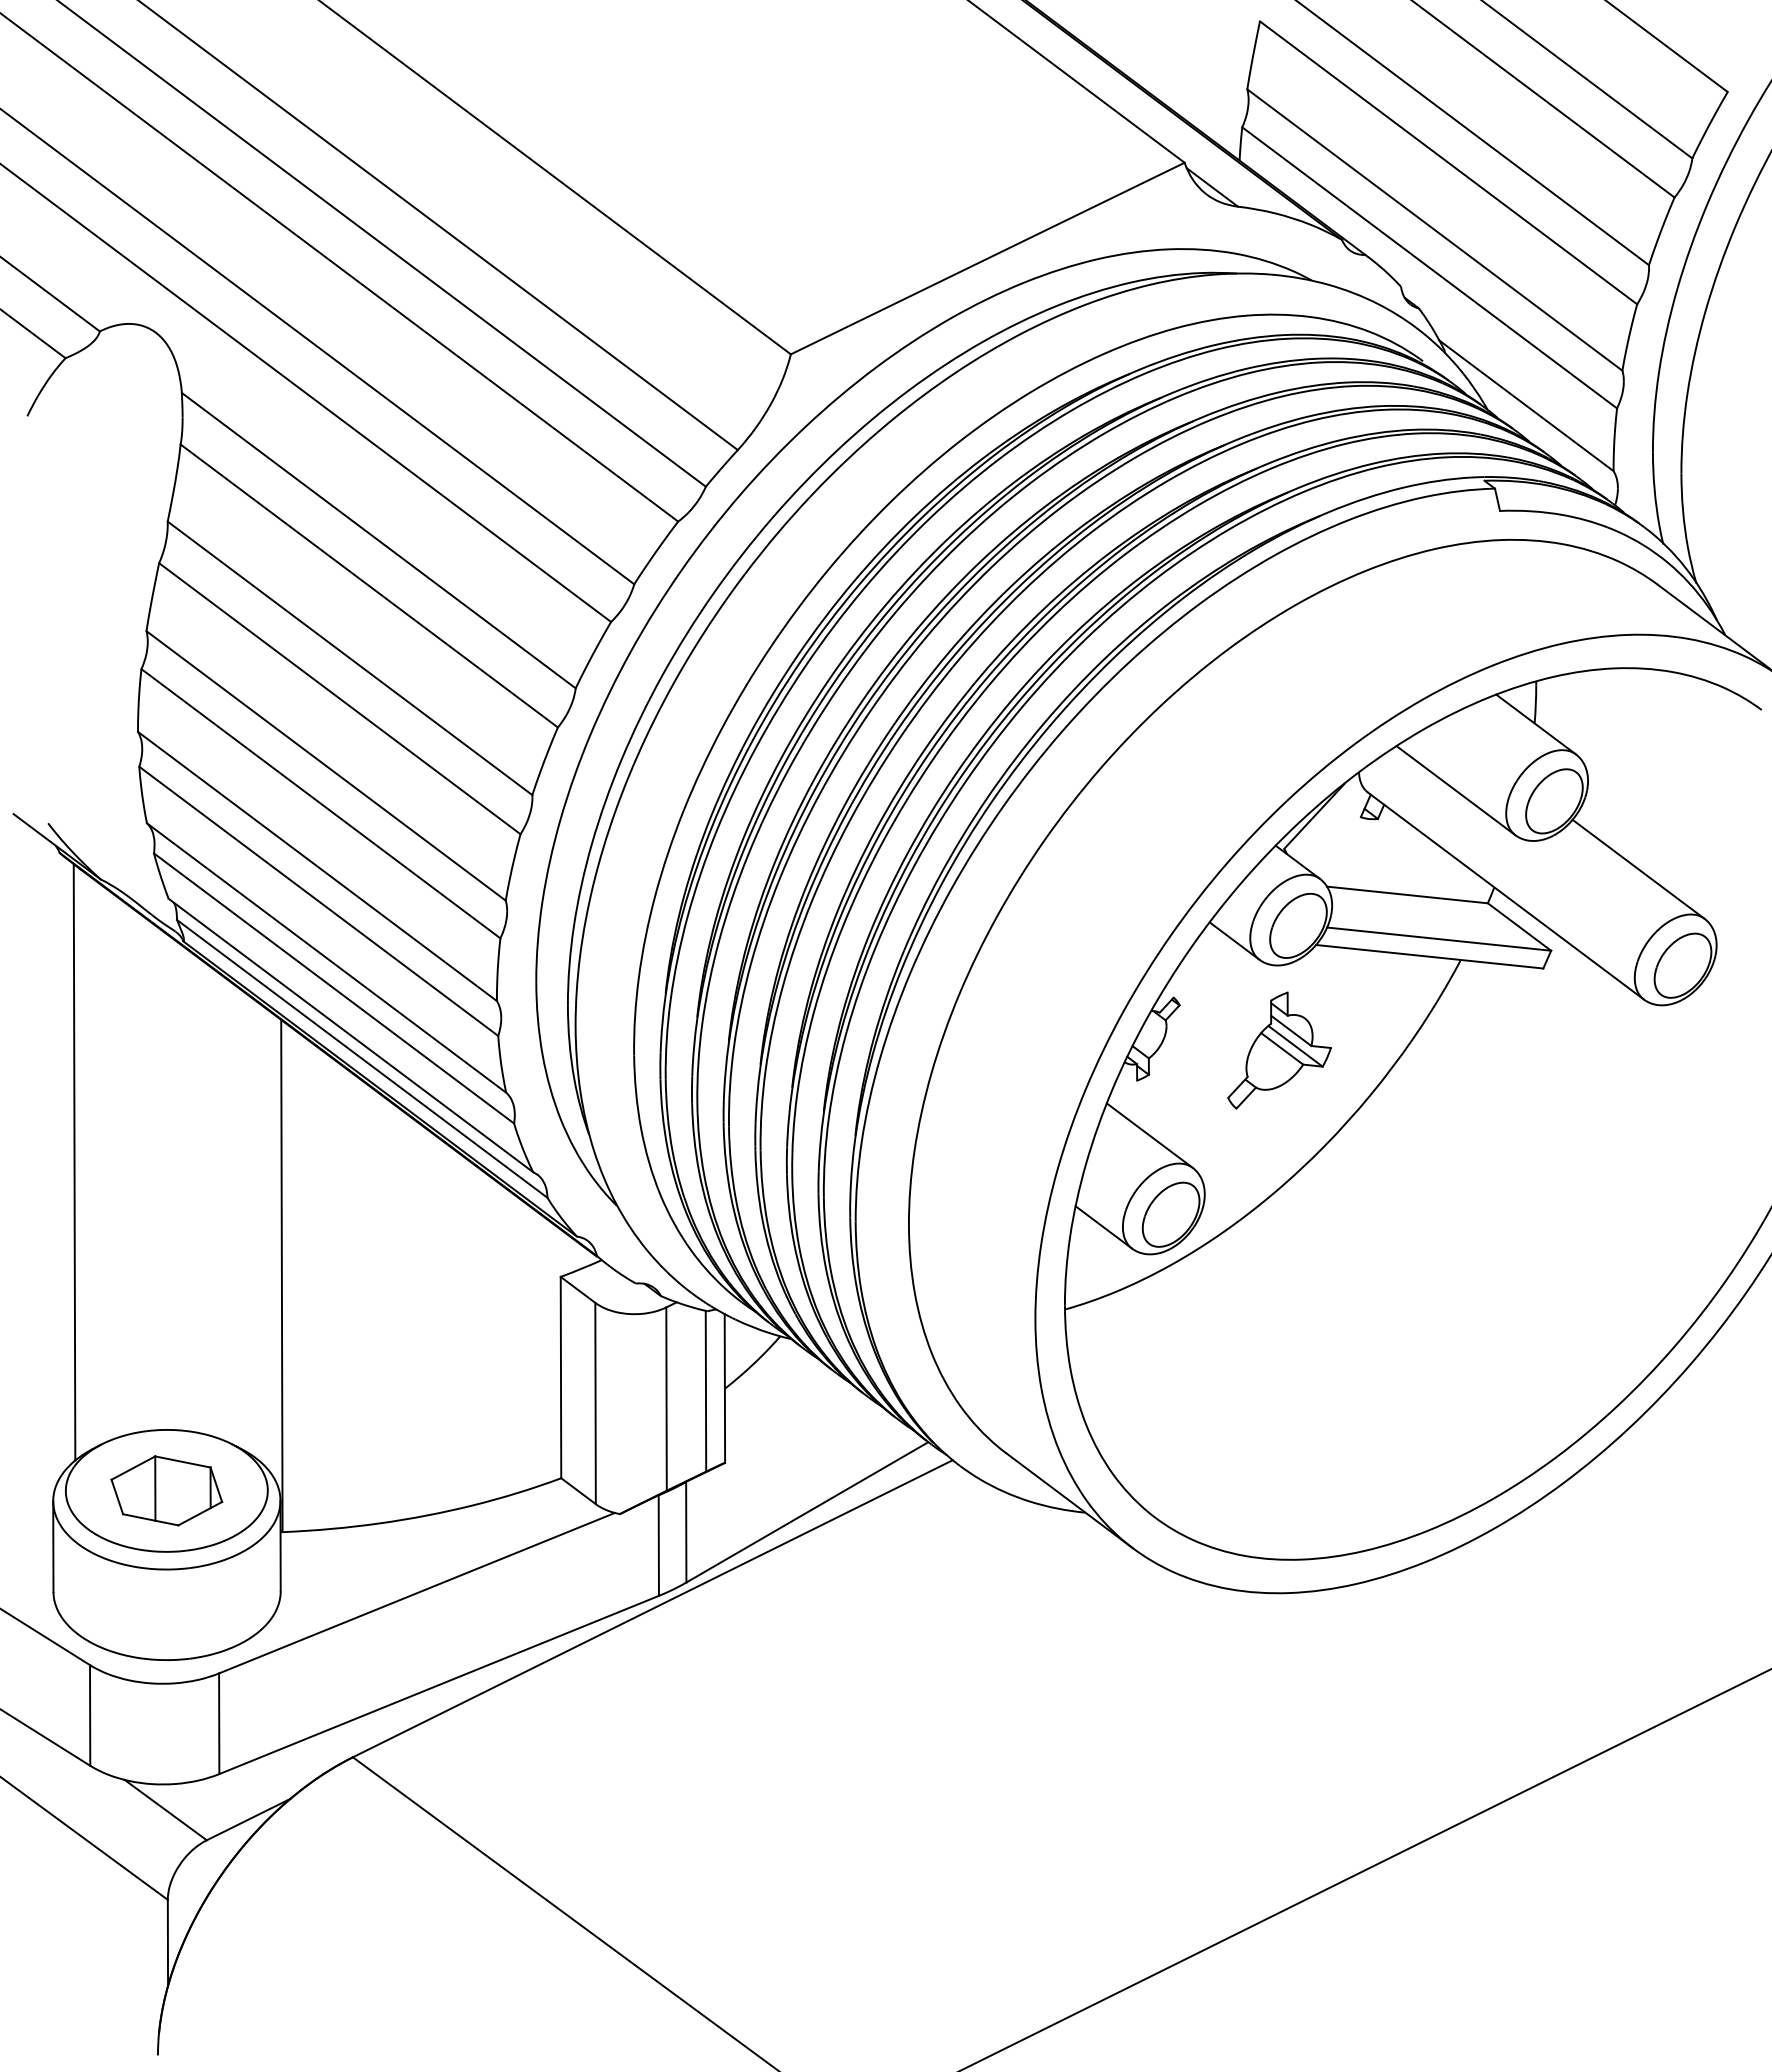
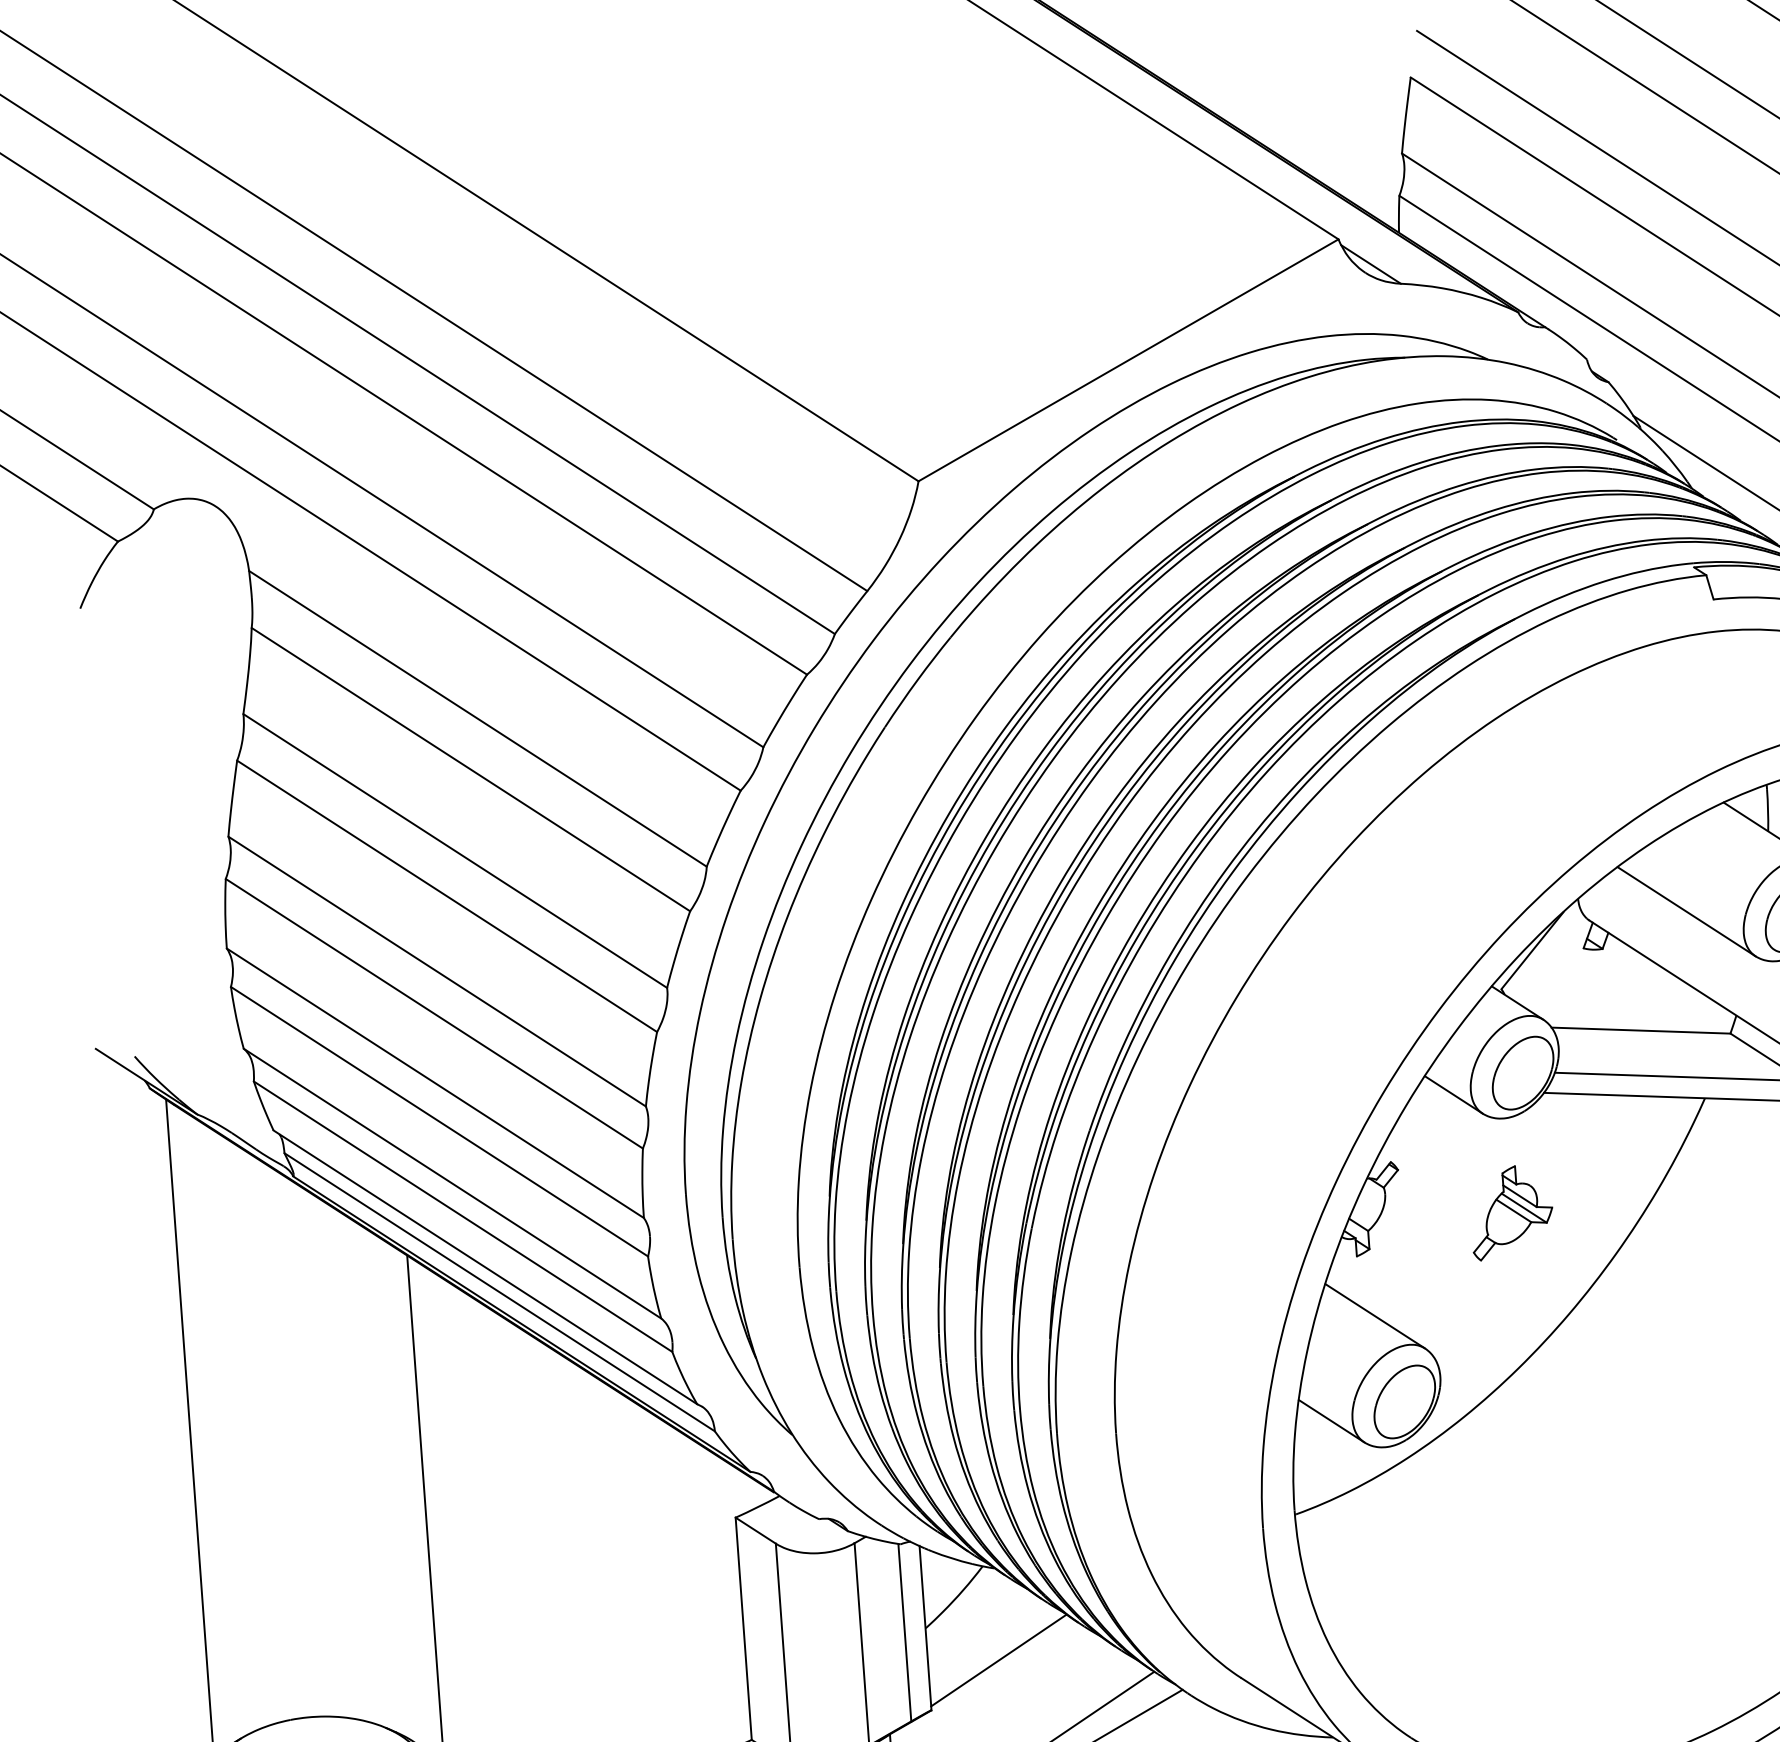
part: (1279, 1050) -> (1511, 1212), size x0.71
line: (788, 1422) -> (998, 1660), added

